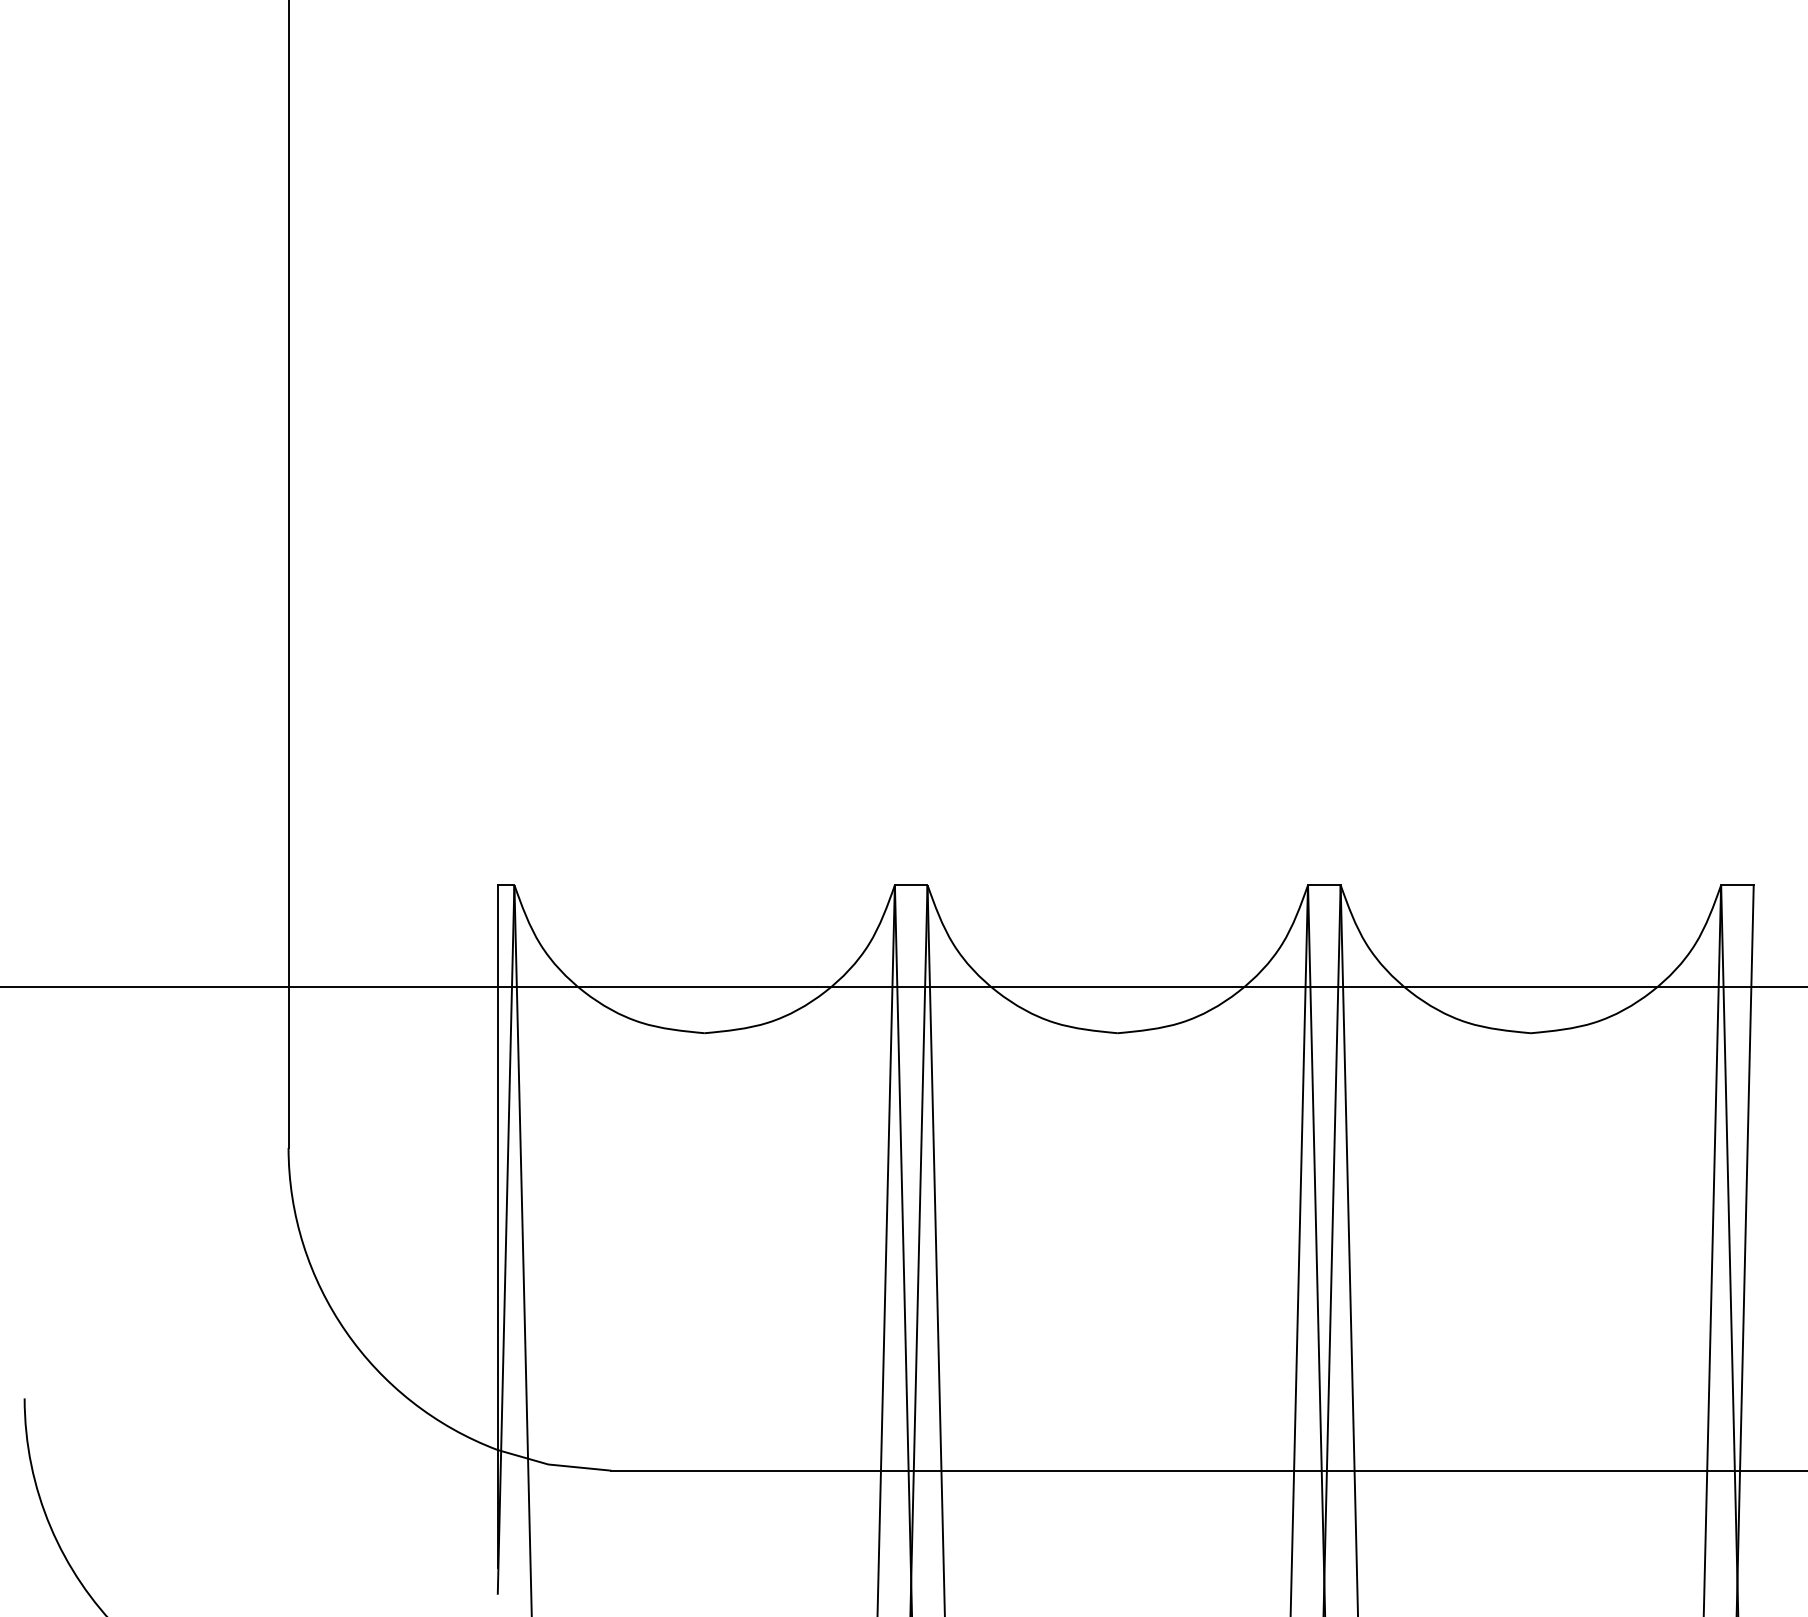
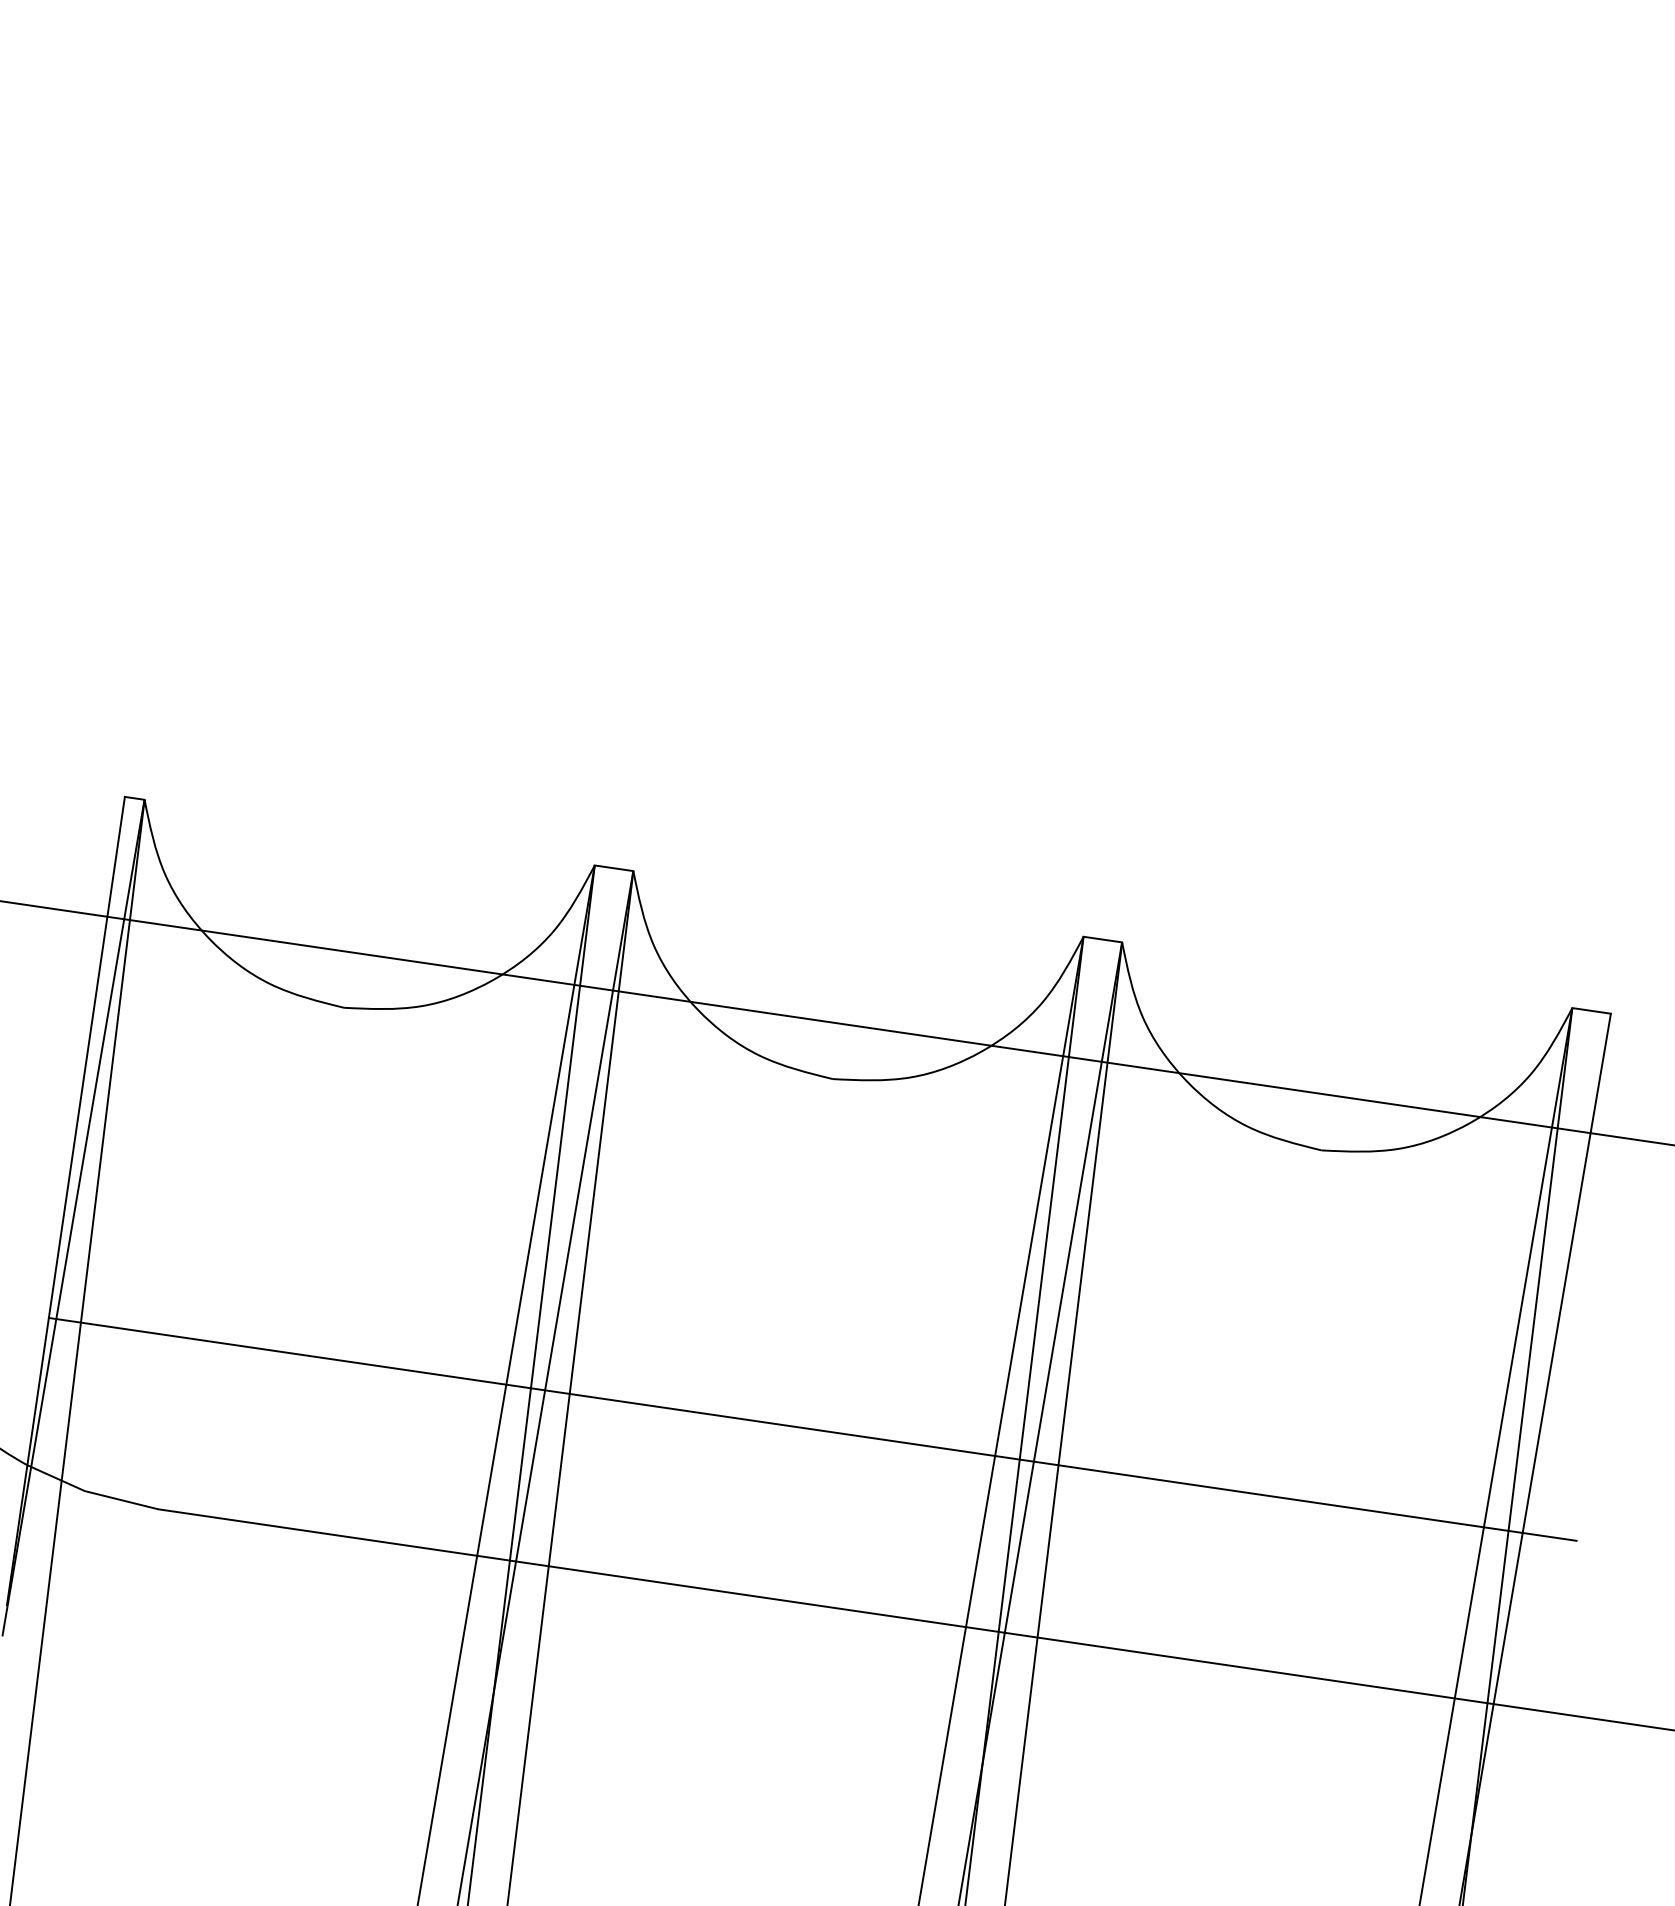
line: (1142, 1325) -> (811, 1429), added

